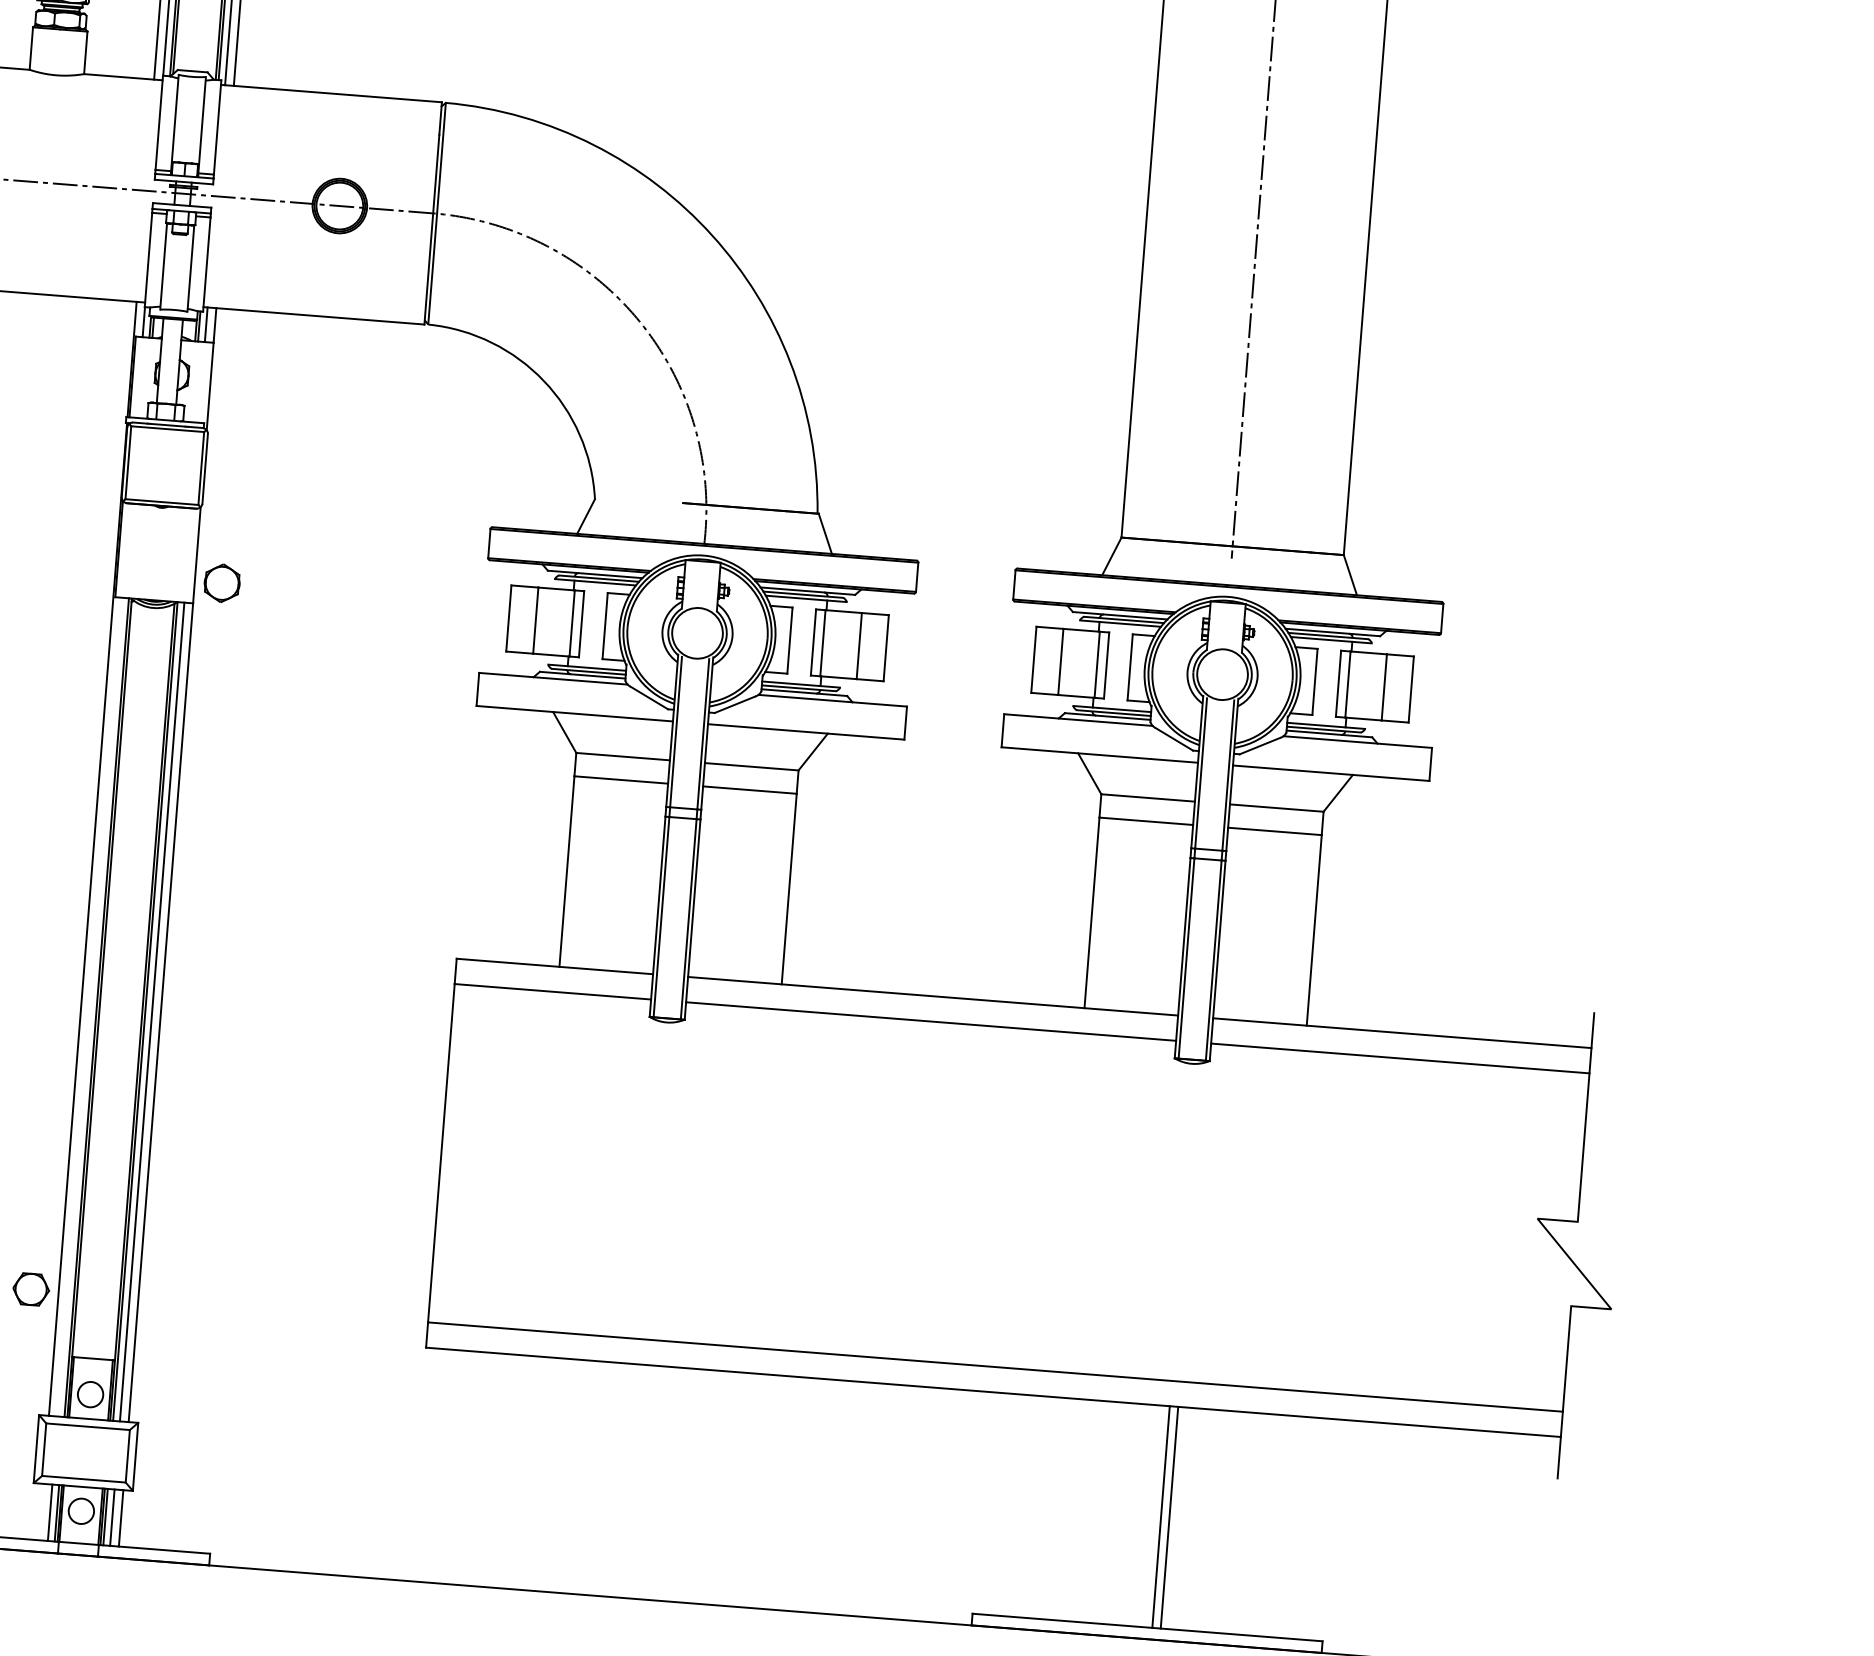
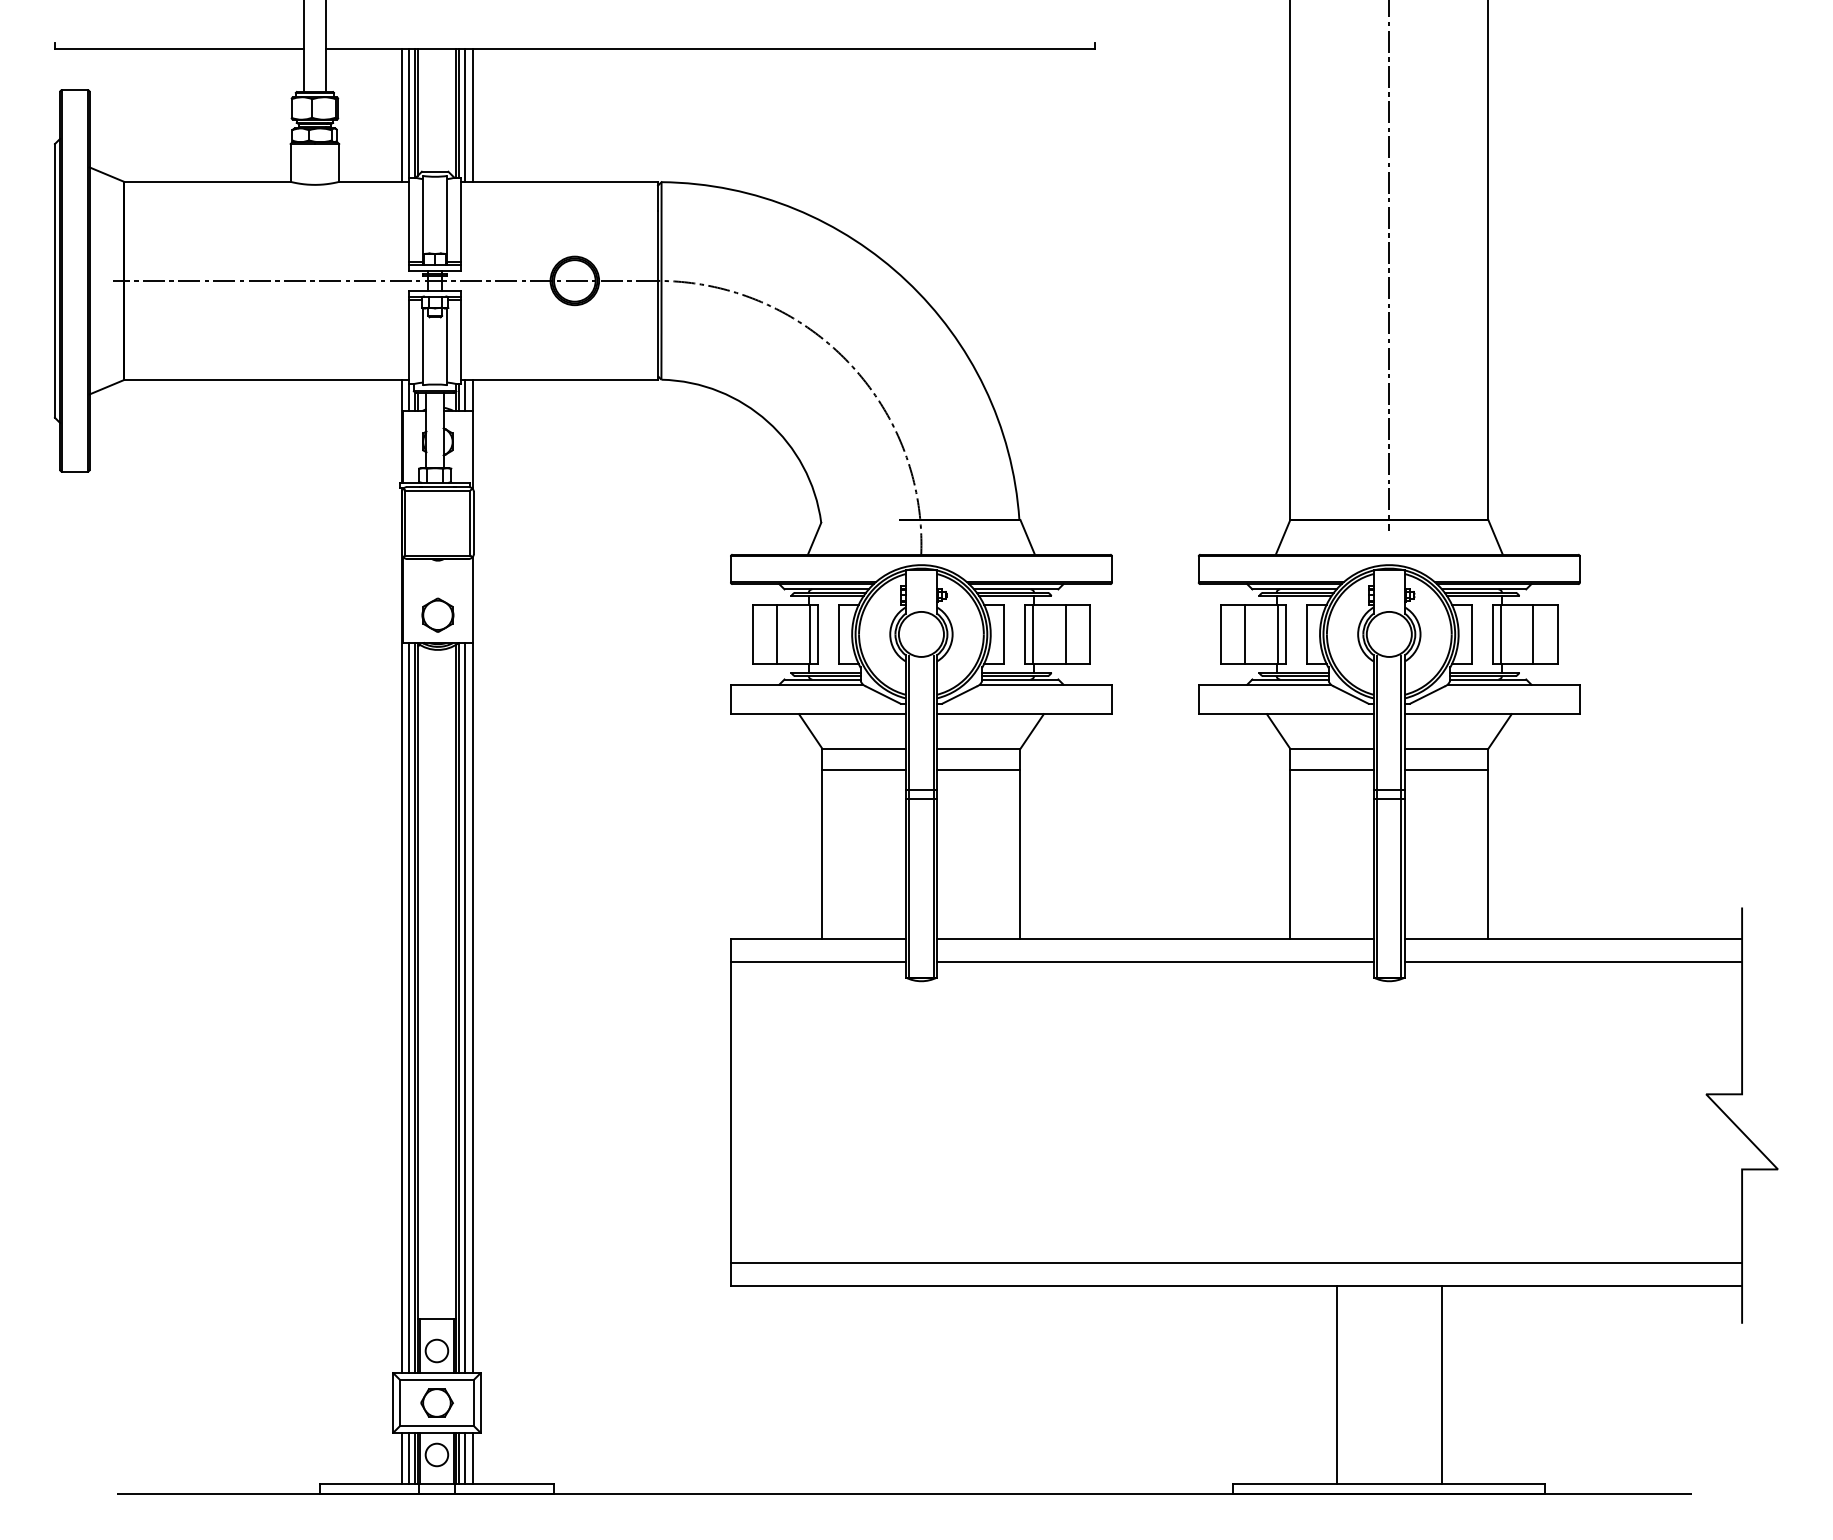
part: (221, 582) -> (437, 614), moved
line: (90, 1006) -> (409, 1007), added
part: (30, 1288) -> (436, 1402), moved
line: (41, 1512) -> (401, 1458), added
line: (1161, 1516) -> (1441, 1384), moved
line: (1169, 1517) -> (1337, 1384), moved

